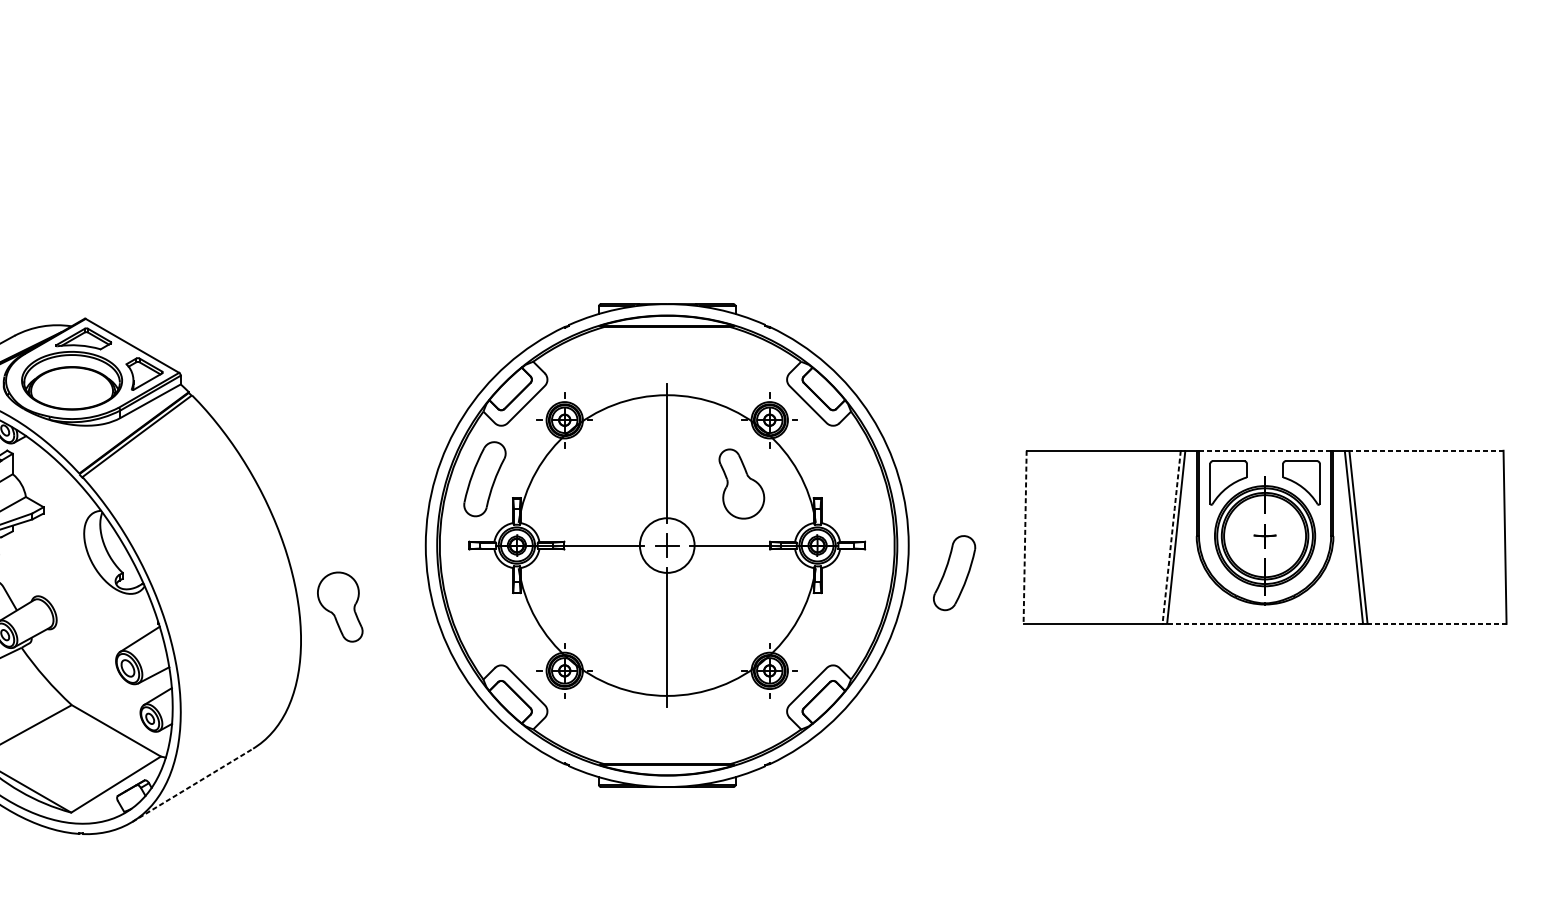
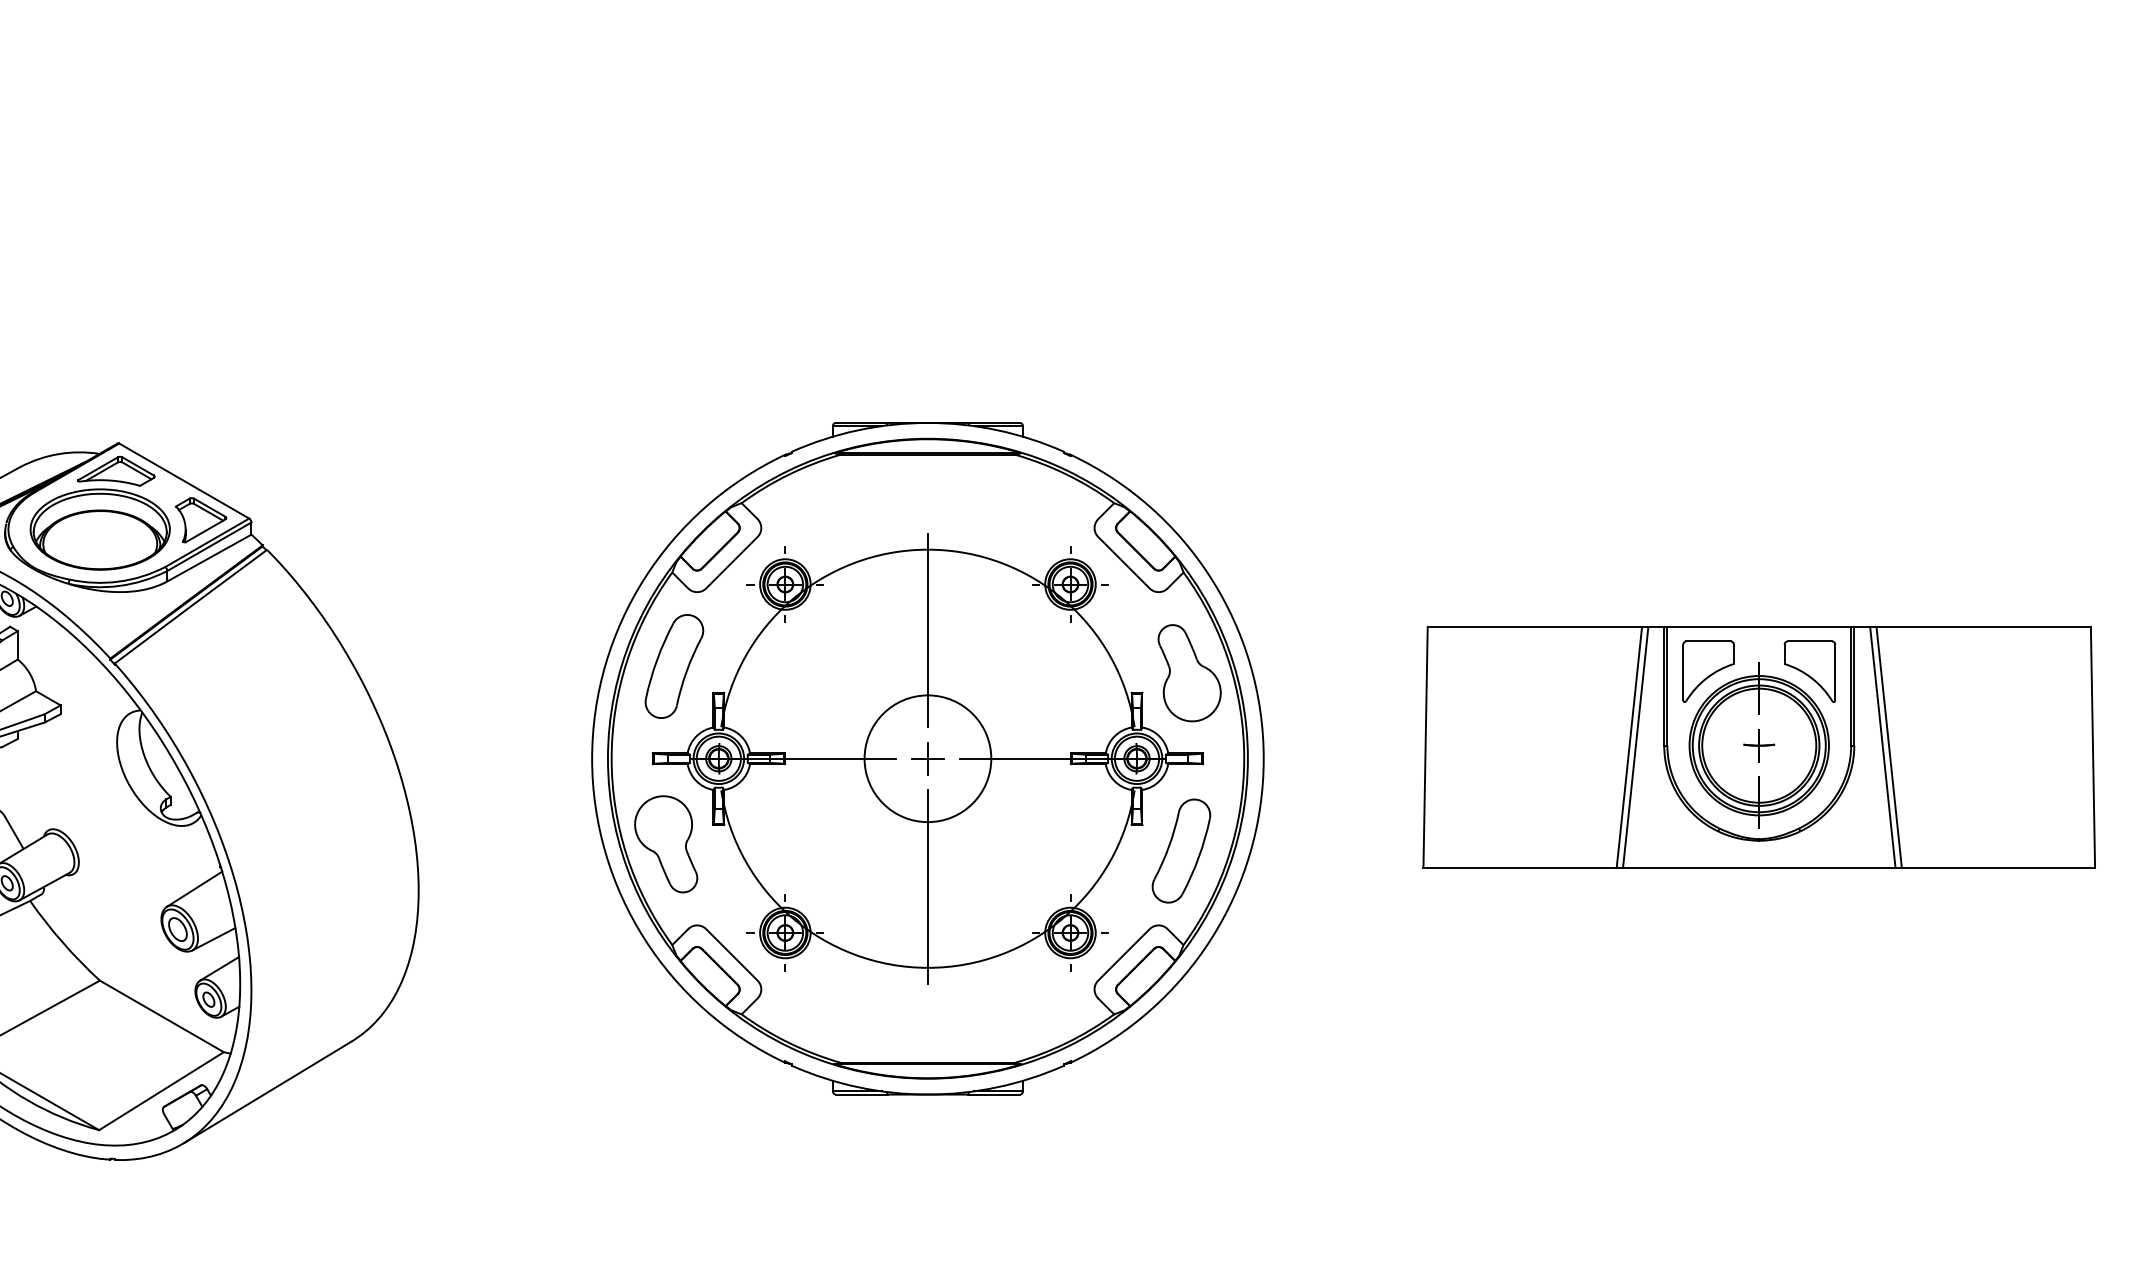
line: (1265, 450) -> (1759, 626), dashed -> solid
line: (1426, 450) -> (1983, 626), dashed -> solid
part: (741, 484) -> (1189, 673), moved
line: (1025, 537) -> (1425, 747), dashed -> solid
line: (1171, 537) -> (1629, 747), dashed -> solid
circle: (666, 545) -> (927, 758), size x1.67
part: (954, 572) -> (1181, 850), moved
part: (340, 607) -> (666, 844), moved
line: (1264, 623) -> (1758, 867), dashed -> solid
line: (1437, 623) -> (1998, 867), dashed -> solid
line: (193, 784) -> (268, 1091), dashed -> solid

